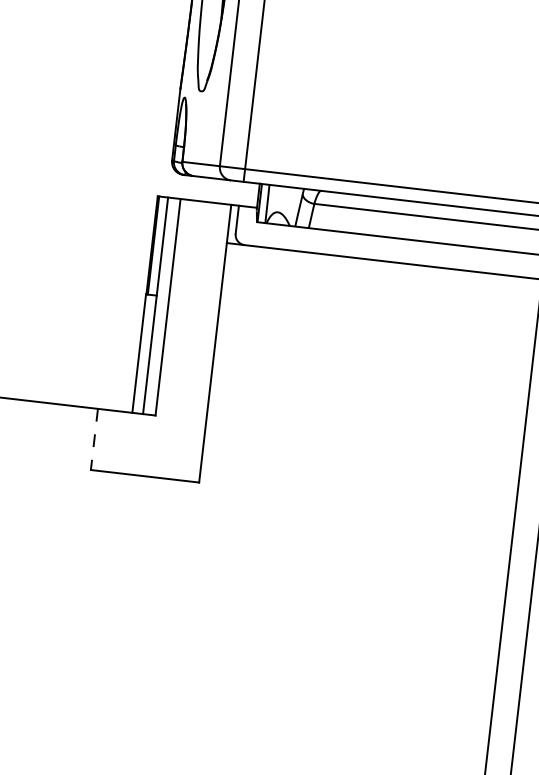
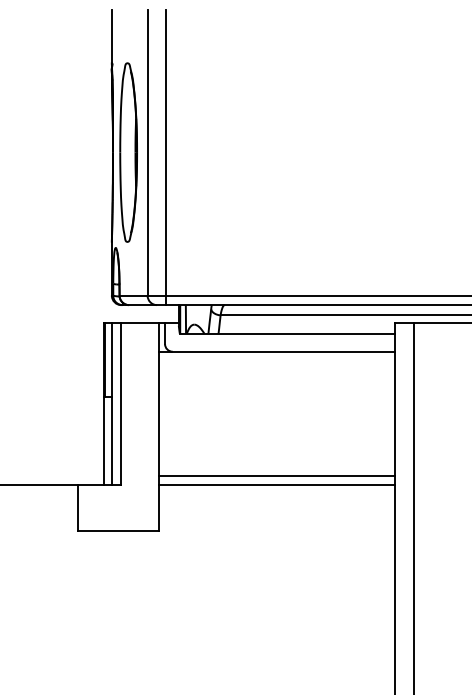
line: (365, 426) -> (277, 475), added
line: (94, 440) -> (78, 508), dashed -> solid
line: (364, 440) -> (277, 485), added

